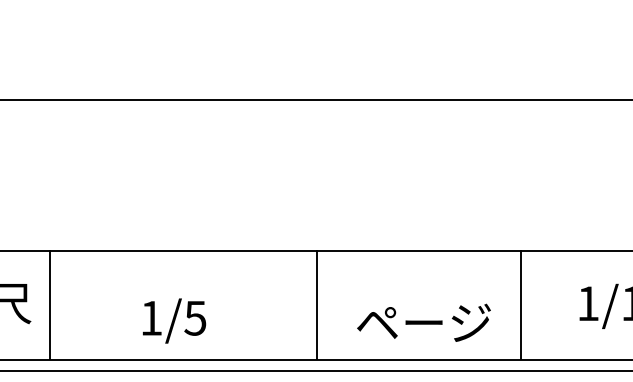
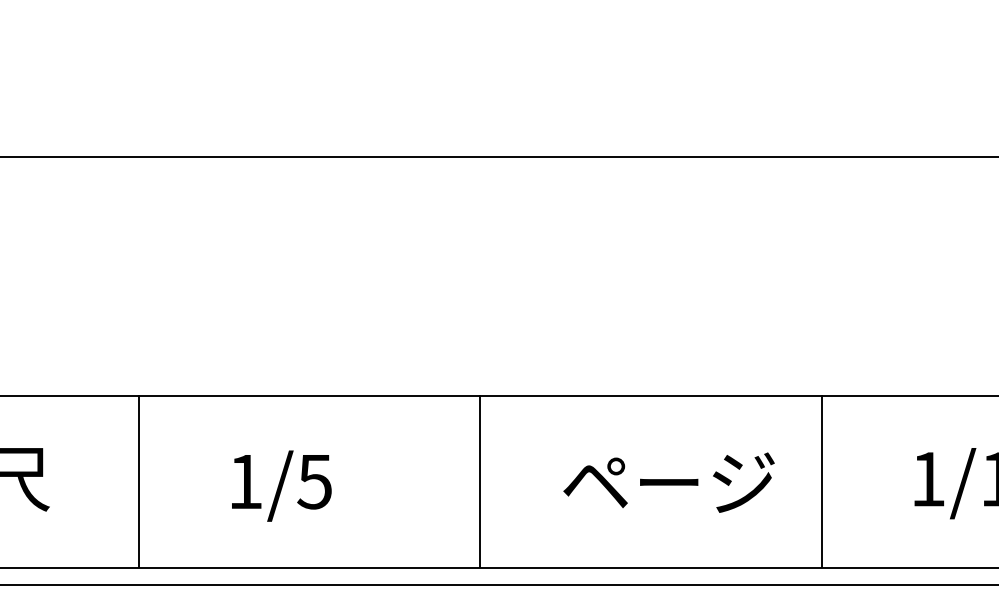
line: (50, 305) -> (139, 482), moved
line: (317, 305) -> (480, 482), moved
text: (174, 320) -> (281, 485), moved
text: (423, 322) -> (668, 482), moved

